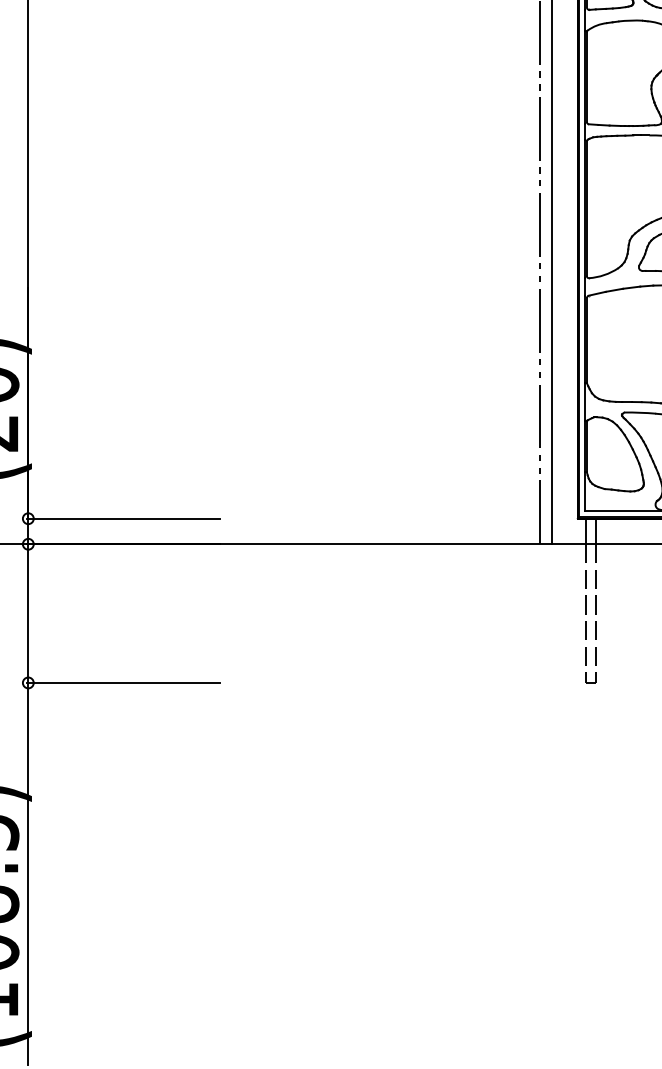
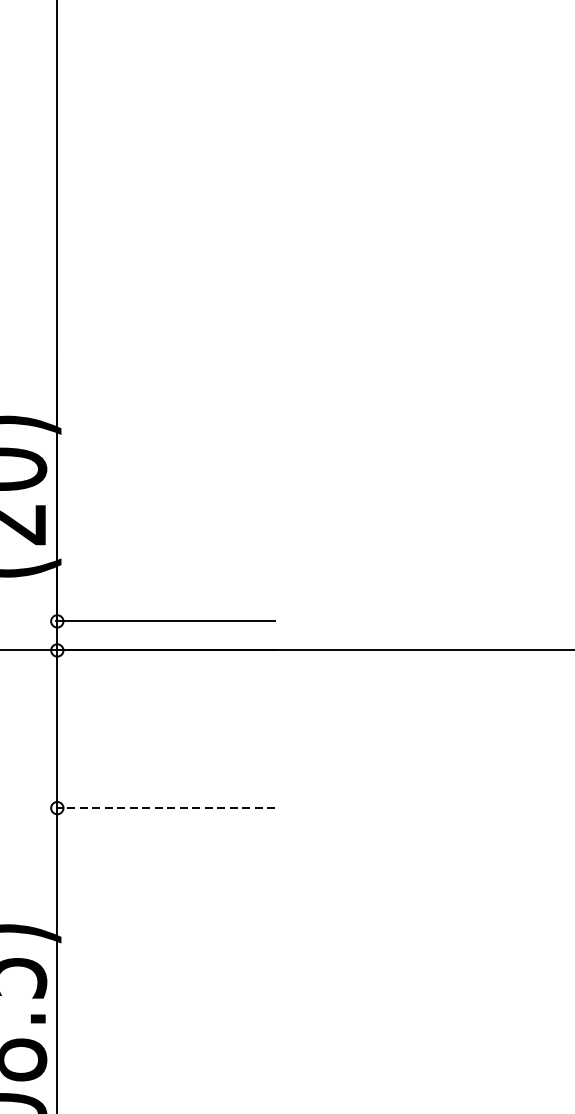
line: (123, 682) -> (165, 807), solid -> dashed

